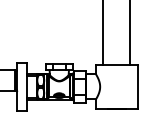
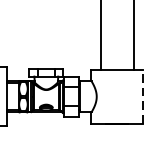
line: (137, 86) -> (142, 96), solid -> dashed

